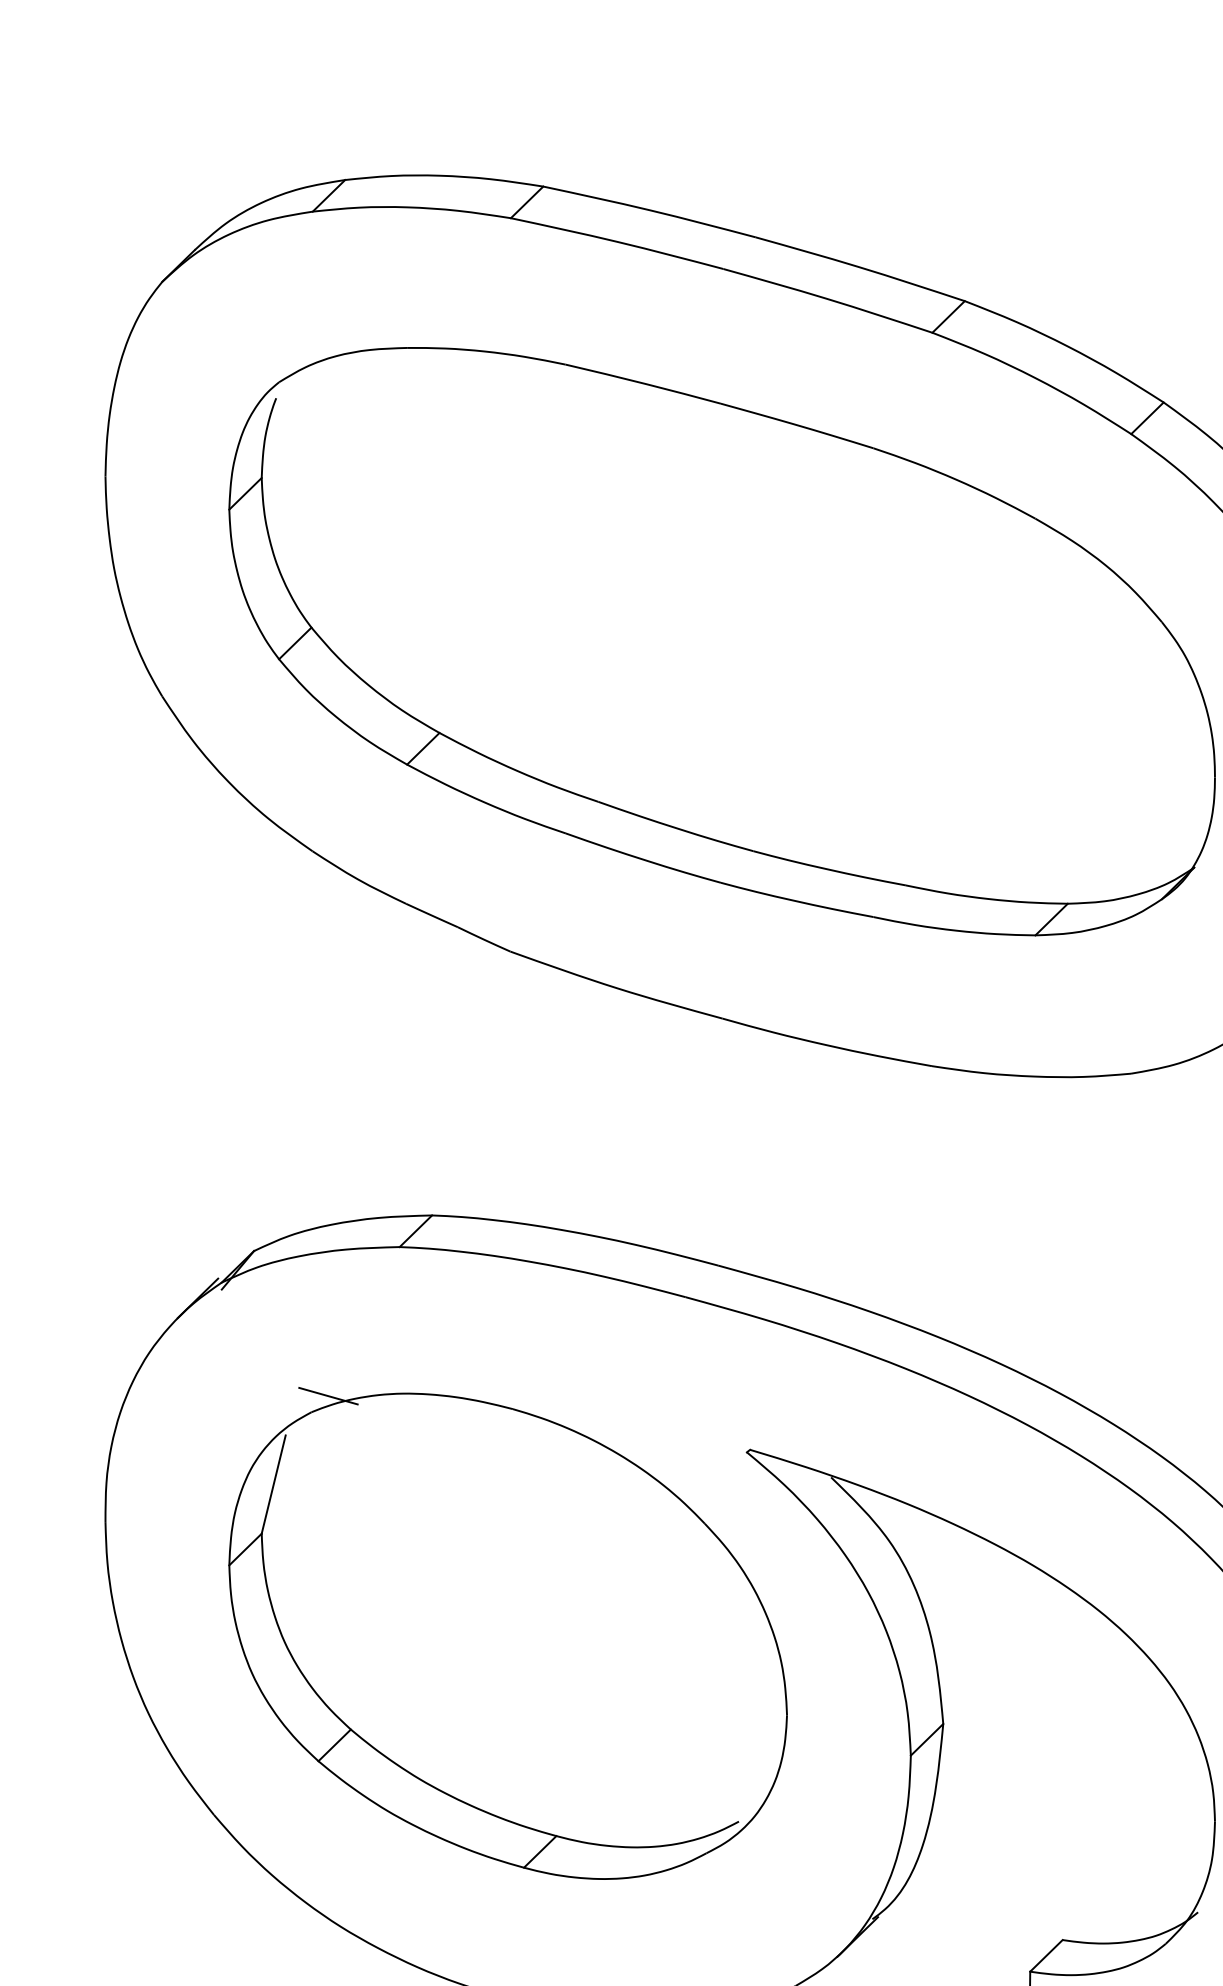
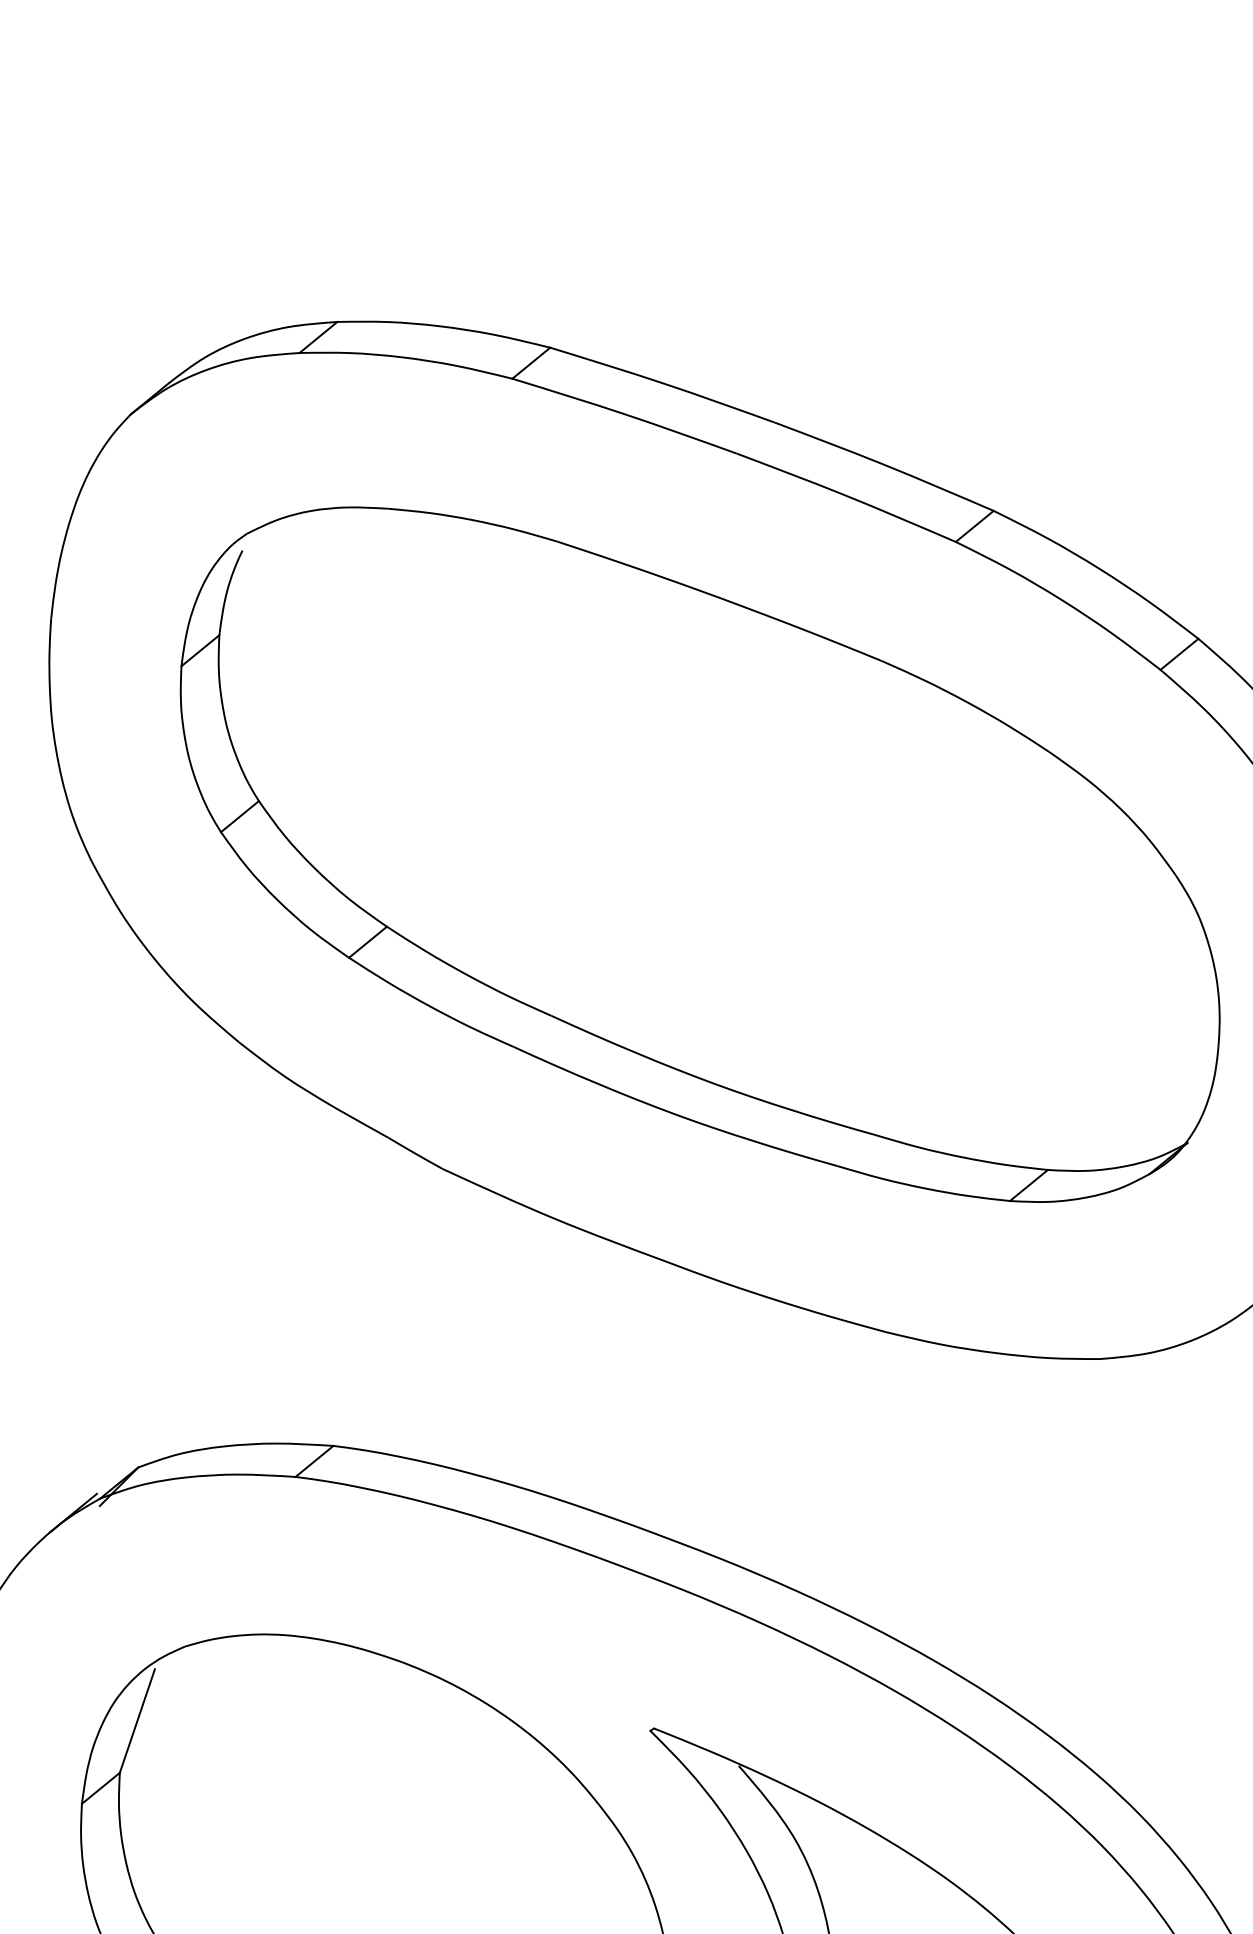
line: (328, 1395) -> (204, 1630), removed

